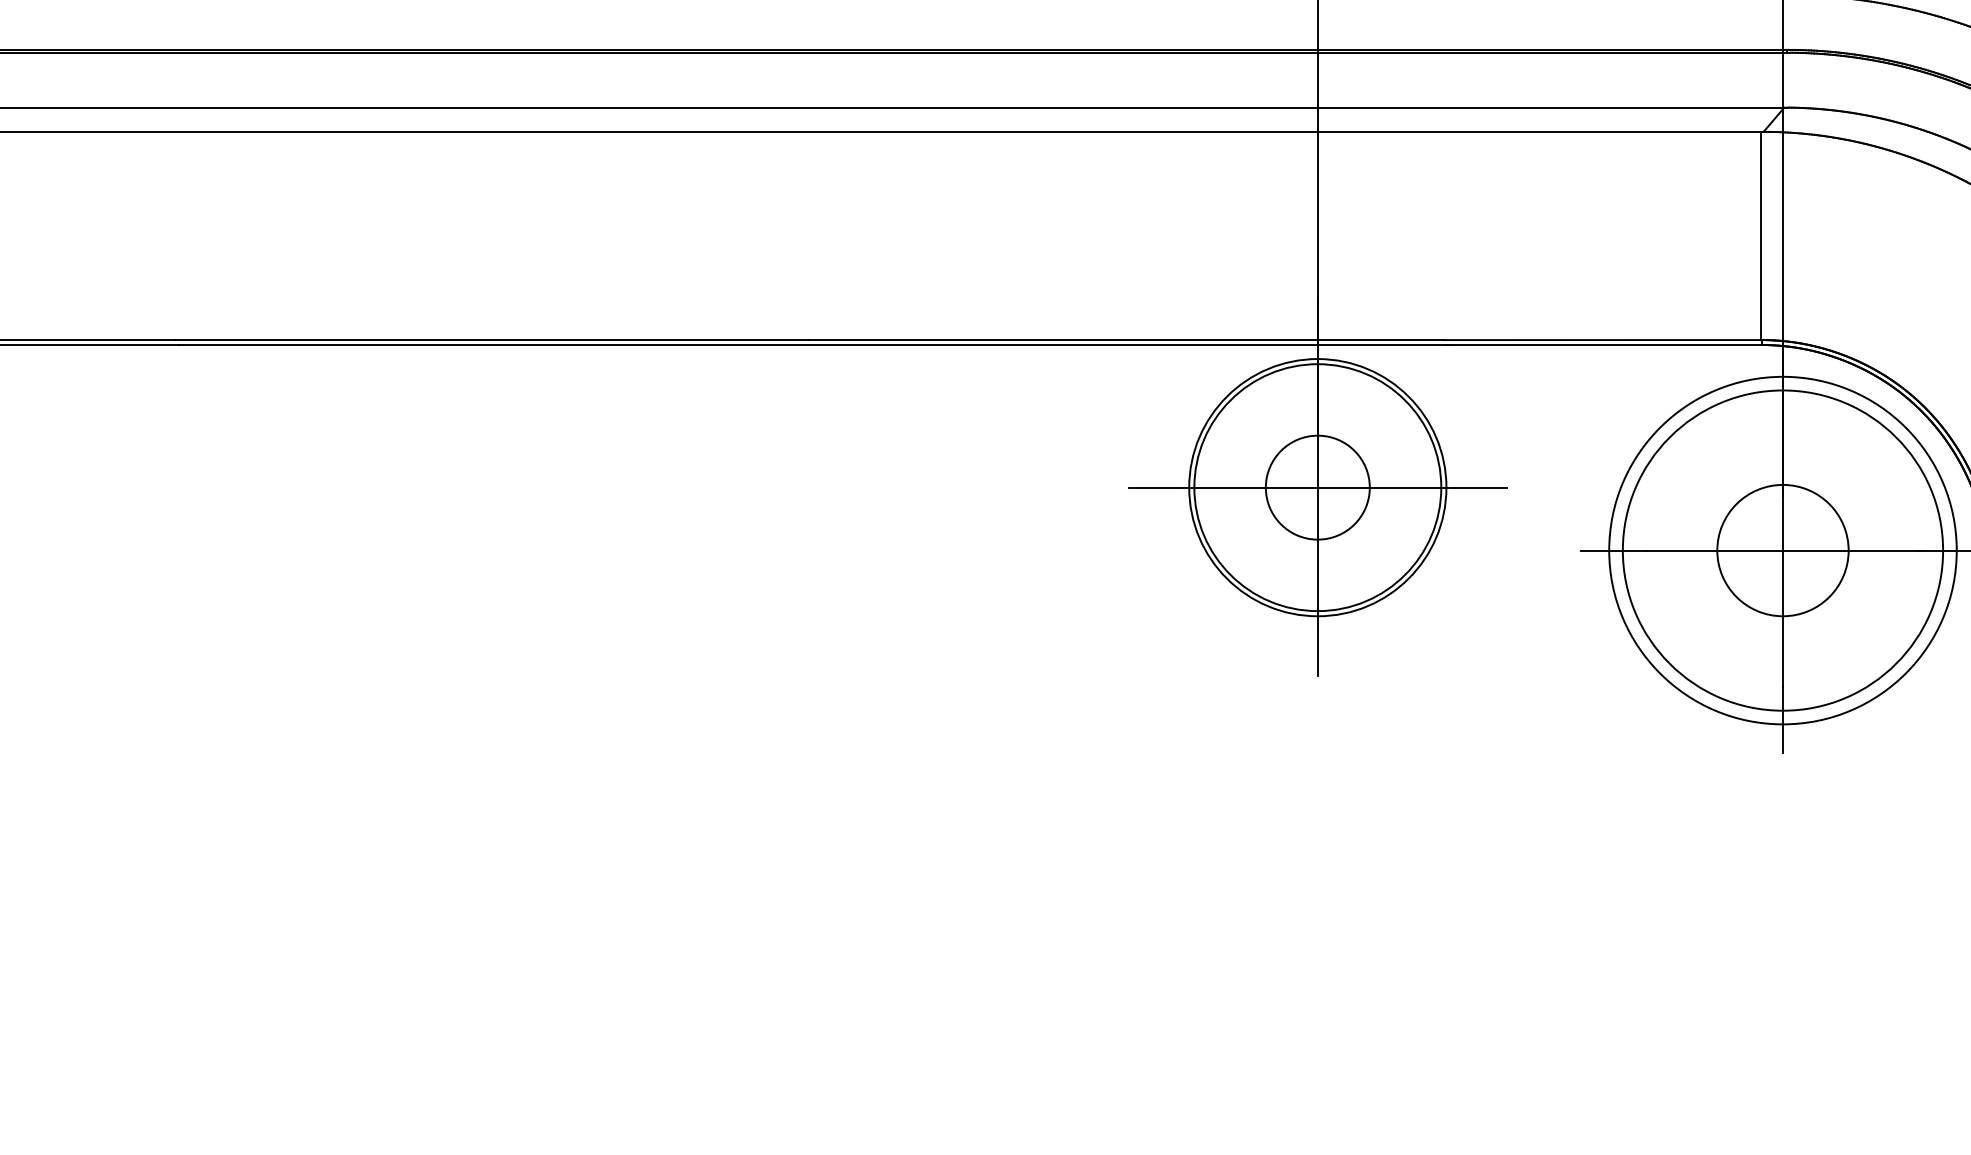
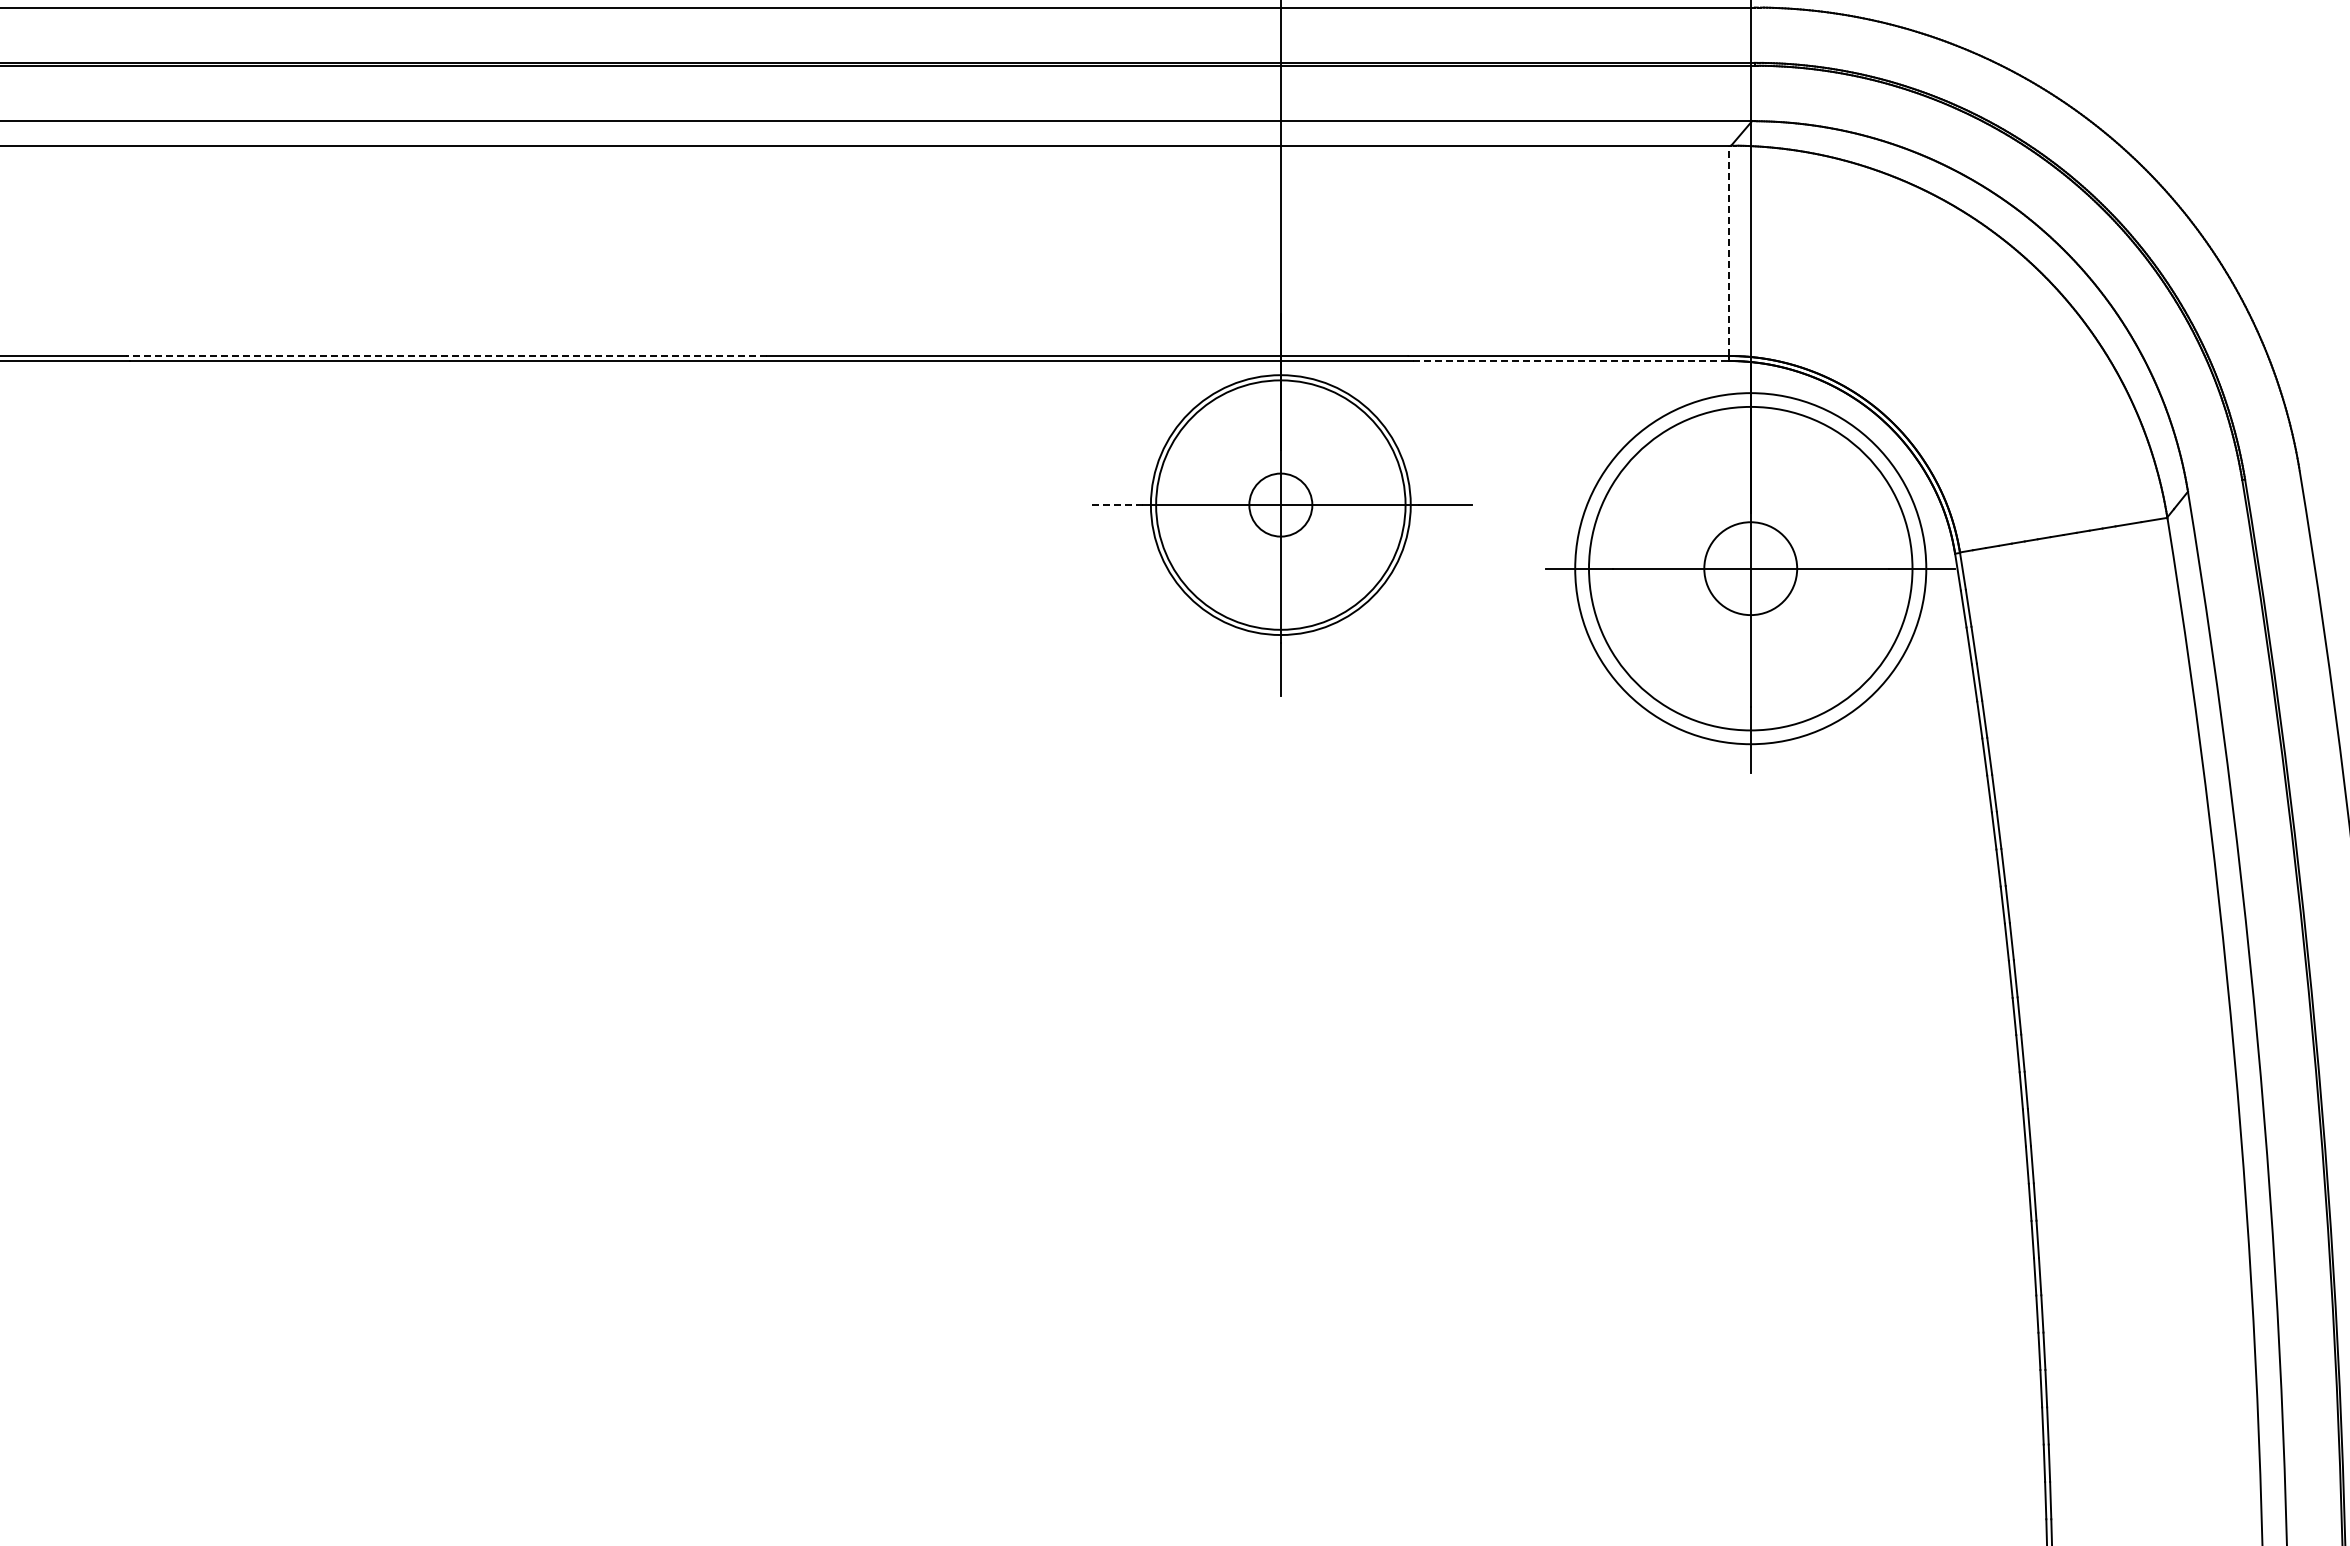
line: (1760, 235) -> (1728, 250), solid -> dashed
line: (491, 340) -> (446, 356), solid -> dashed
line: (1605, 345) -> (1571, 361), solid -> dashed
circle: (1317, 487) -> (1280, 504), size x0.6
line: (1154, 488) -> (1115, 505), solid -> dashed
circle: (1782, 550) -> (1750, 568), size x0.7

